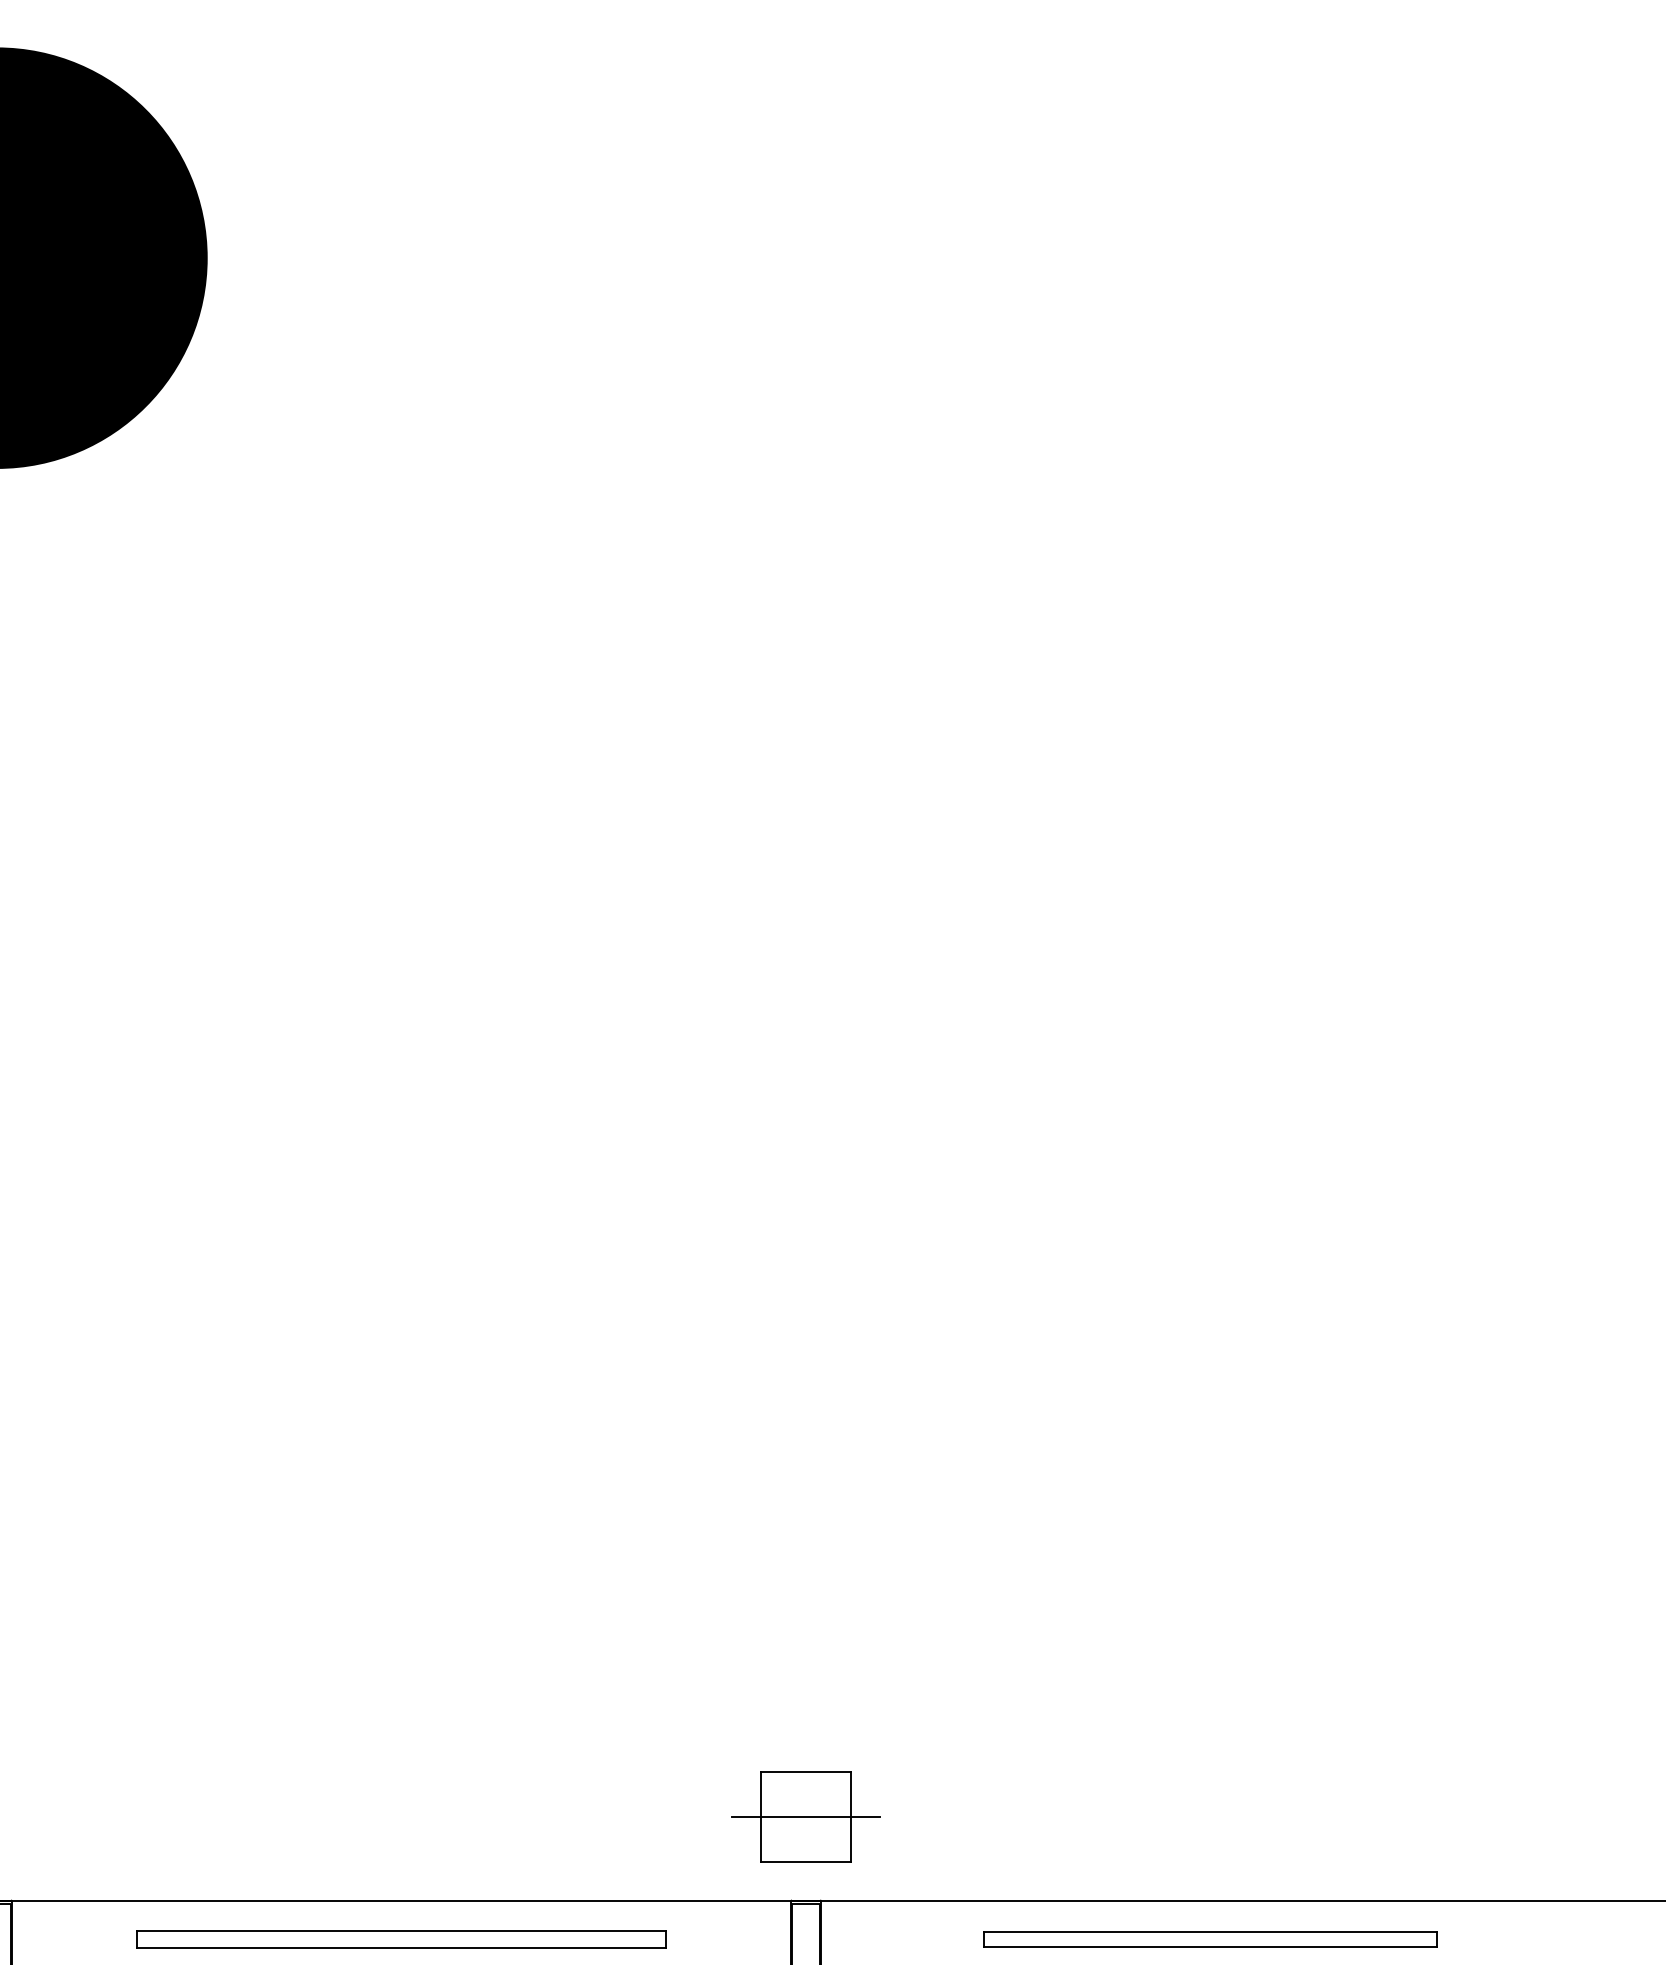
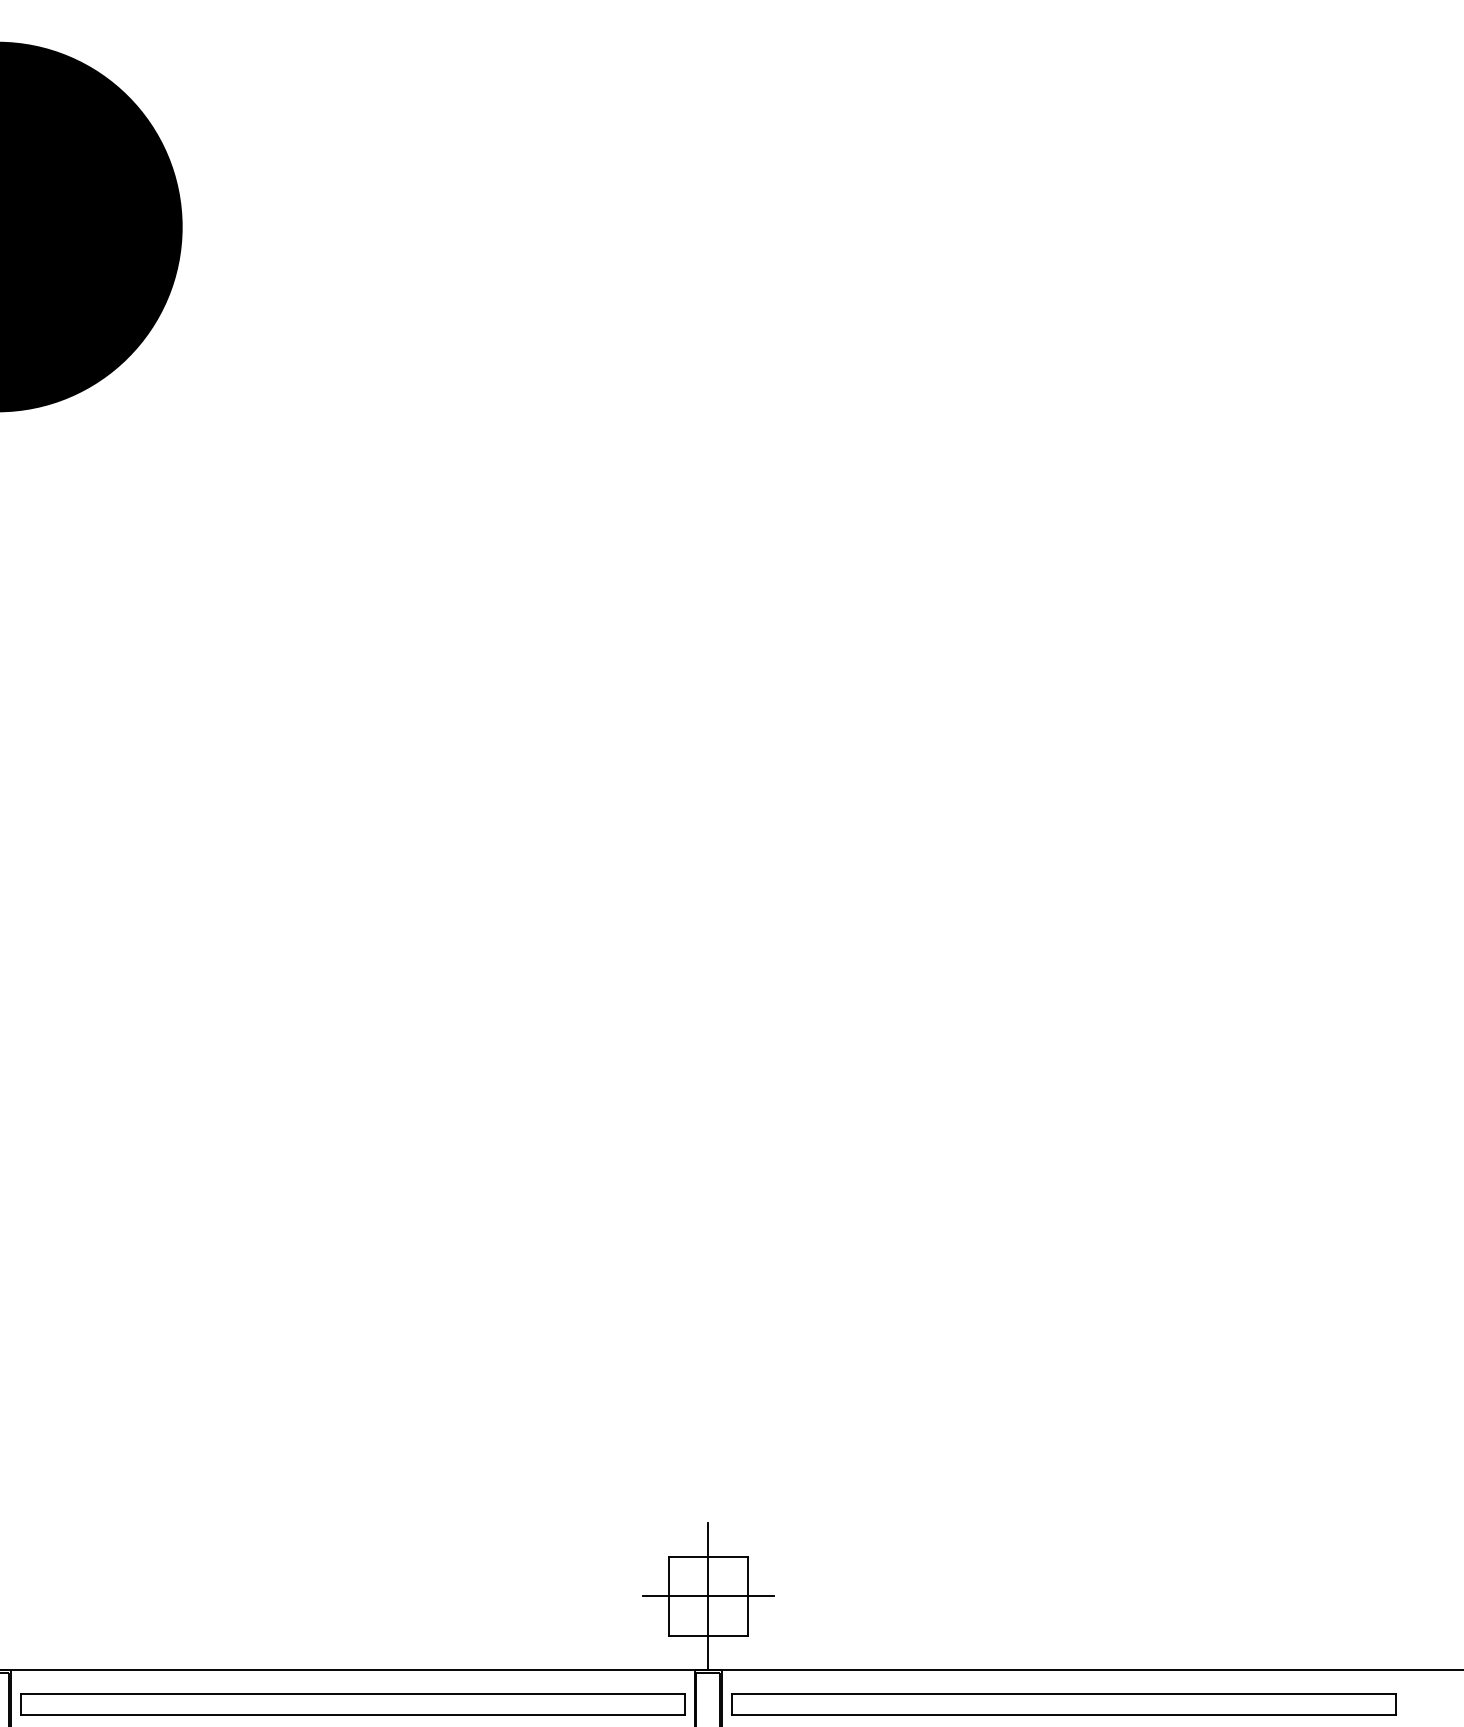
line: (806, 1815) -> (708, 1595), added
part: (401, 1939) -> (352, 1704), size x1.43
part: (1210, 1939) -> (1063, 1704), size x1.67

